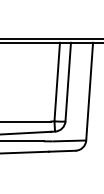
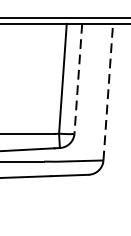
line: (68, 82) -> (78, 79), solid -> dashed
line: (89, 91) -> (108, 91), solid -> dashed

